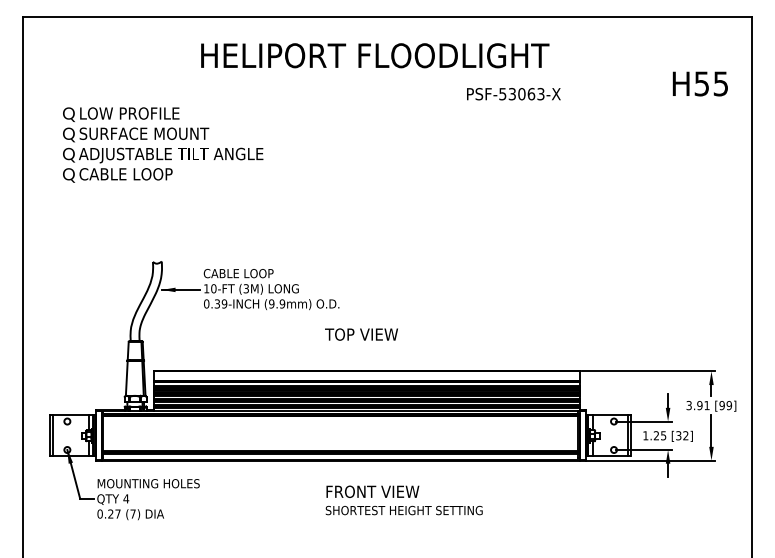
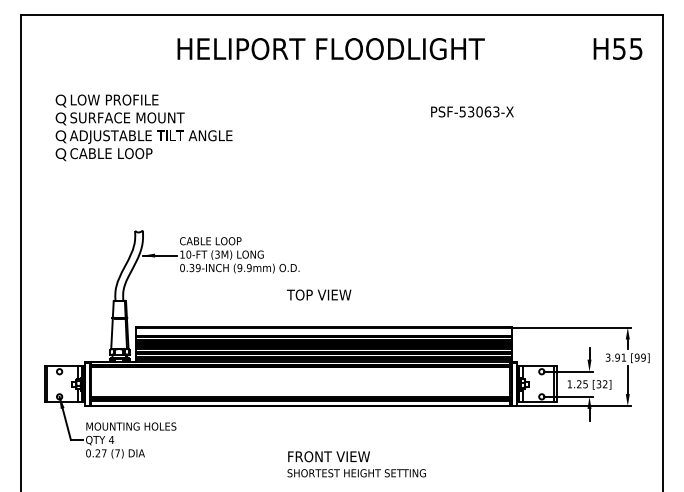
text: (699, 83) -> (617, 48), moved
text: (513, 93) -> (472, 111), moved
text: (403, 500) -> (356, 464), moved

